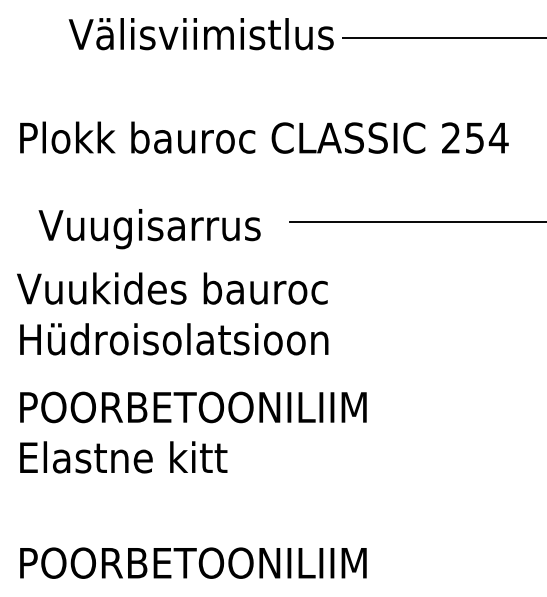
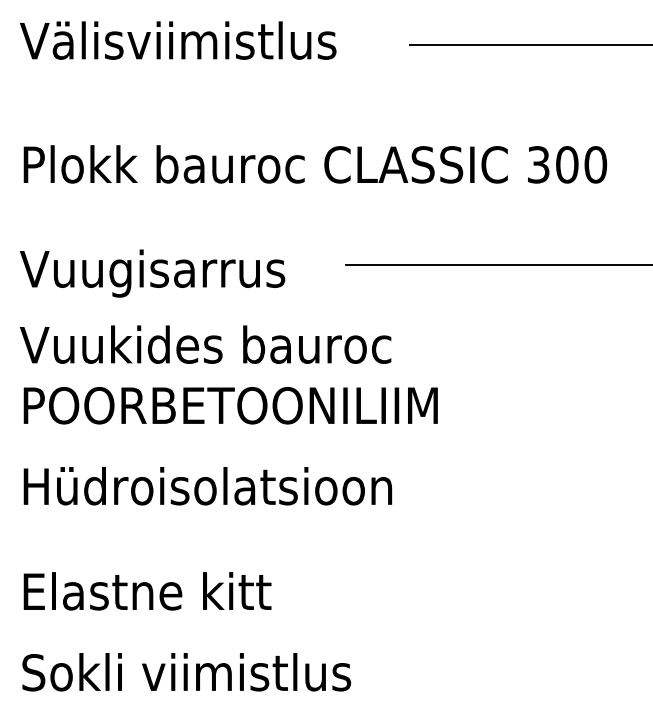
text: (201, 34) -> (178, 40), moved
text: (475, 137) -> (567, 164), 254 -> 300
text: (149, 229) -> (152, 273), moved
text: (194, 339) -> (232, 405), Hüdroisolatsioon -> POORBETOONILIIM
text: (194, 407) -> (232, 486), POORBETOONILIIM -> Hüdroisolatsioon
text: (123, 457) -> (147, 591), moved
text: (192, 562) -> (229, 672), POORBETOONILIIM -> Sokli viimistlus

